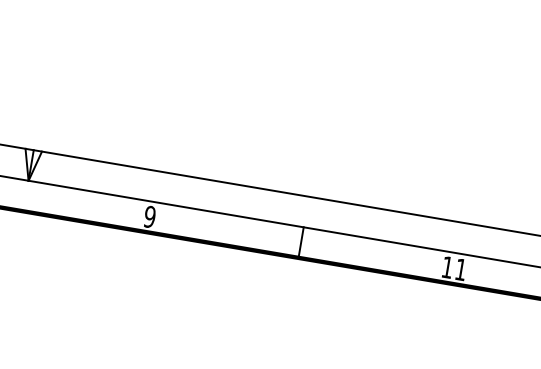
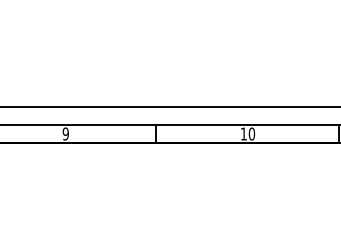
text: (460, 268) -> (251, 133), 11 -> 10

